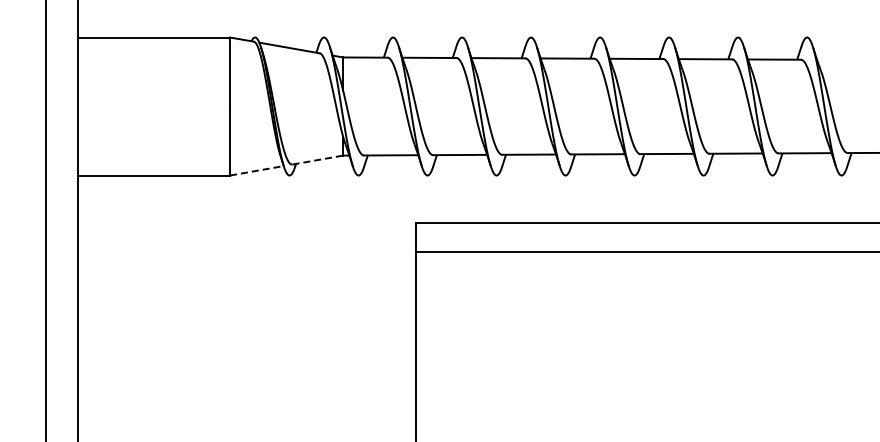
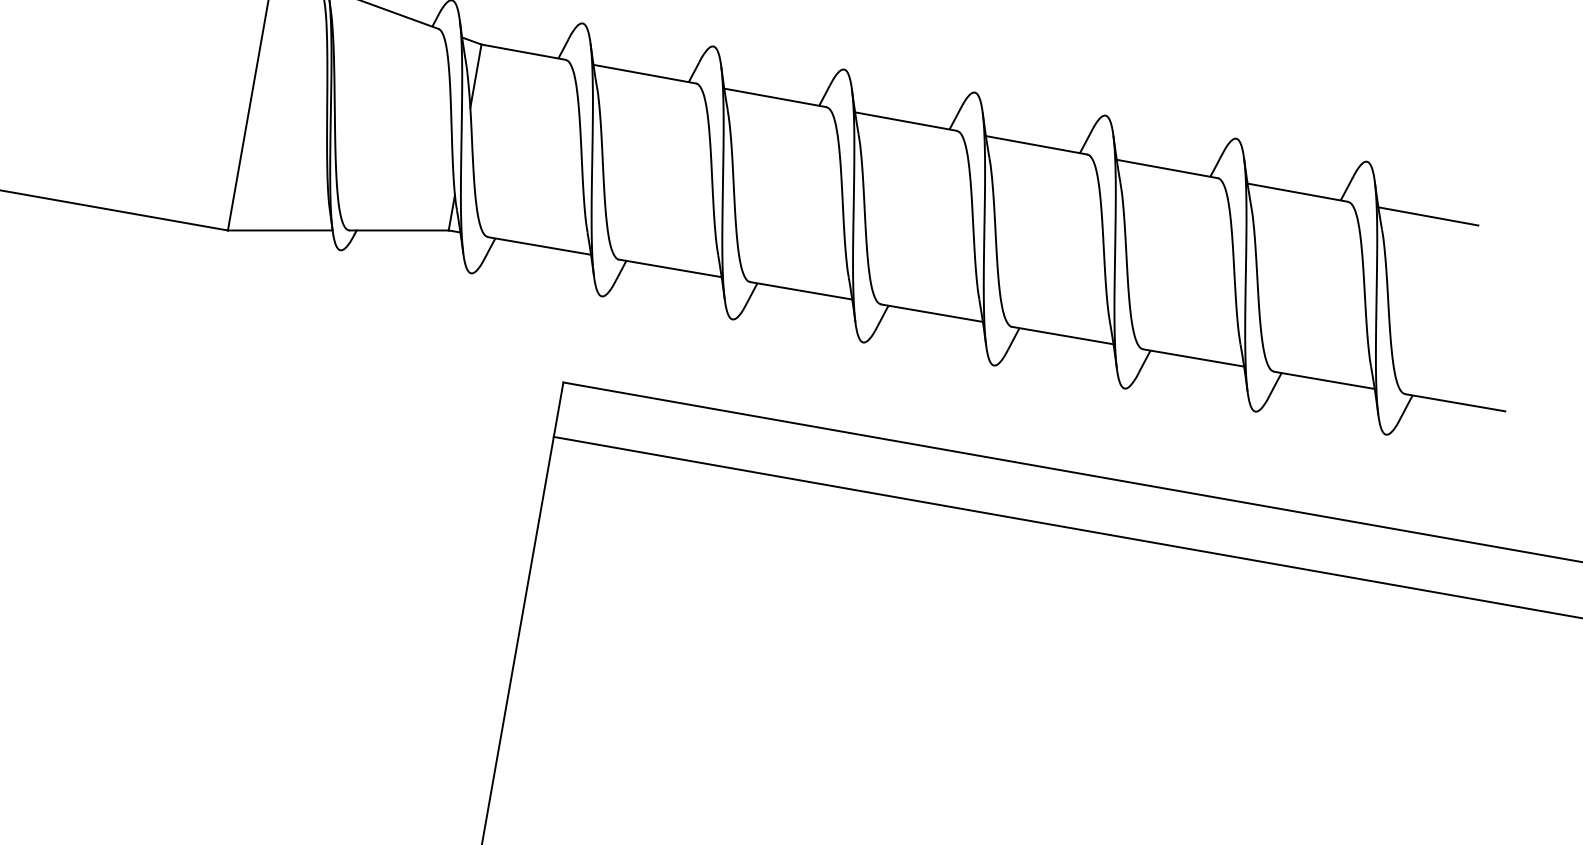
line: (843, 59) -> (1428, 215), added
line: (317, 160) -> (398, 231), dashed -> solid
line: (257, 170) -> (281, 230), dashed -> solid

